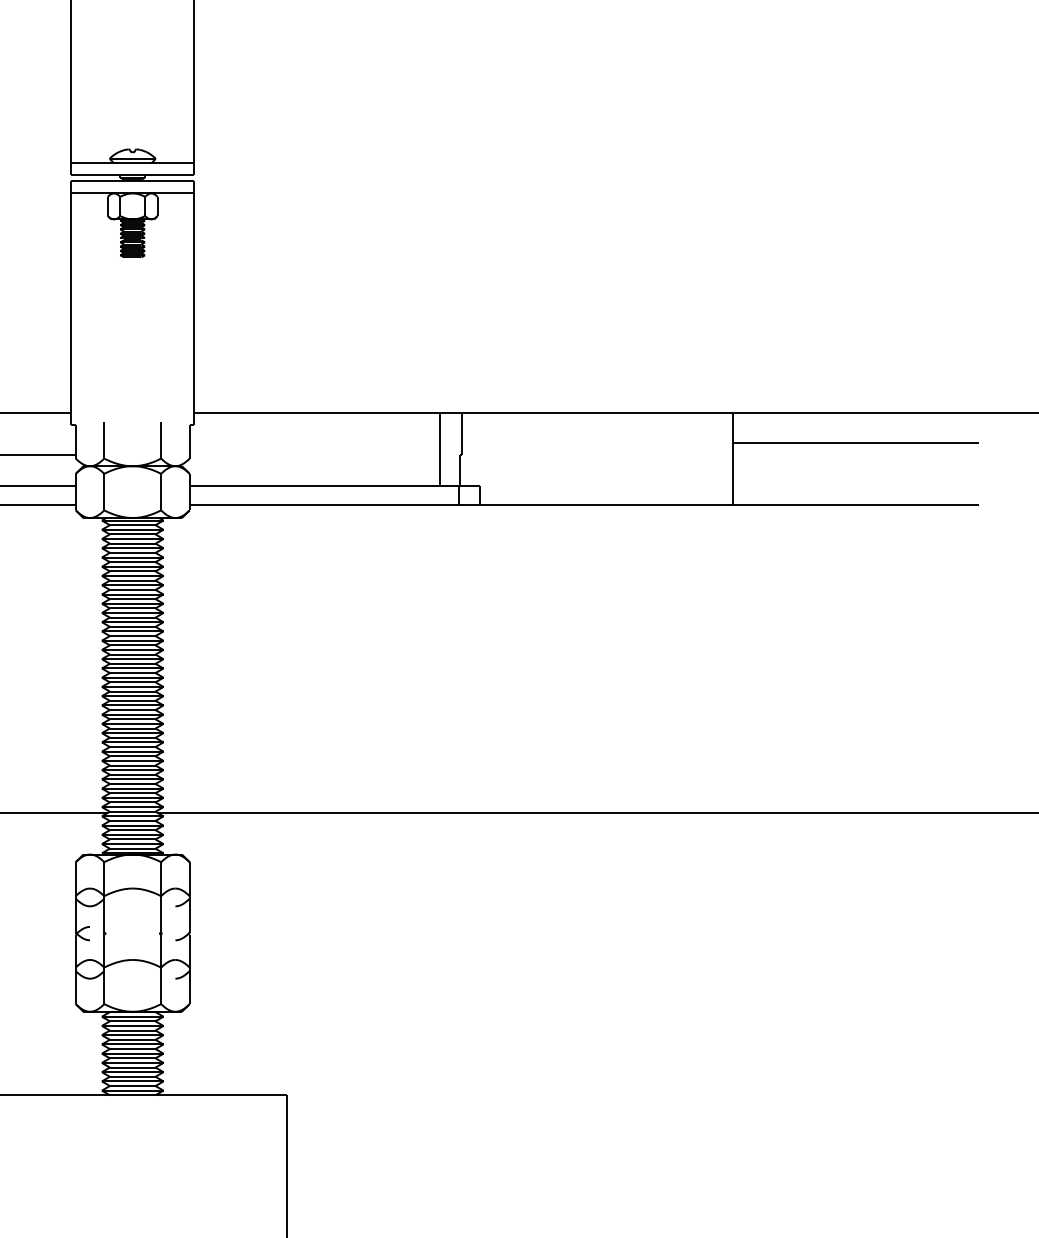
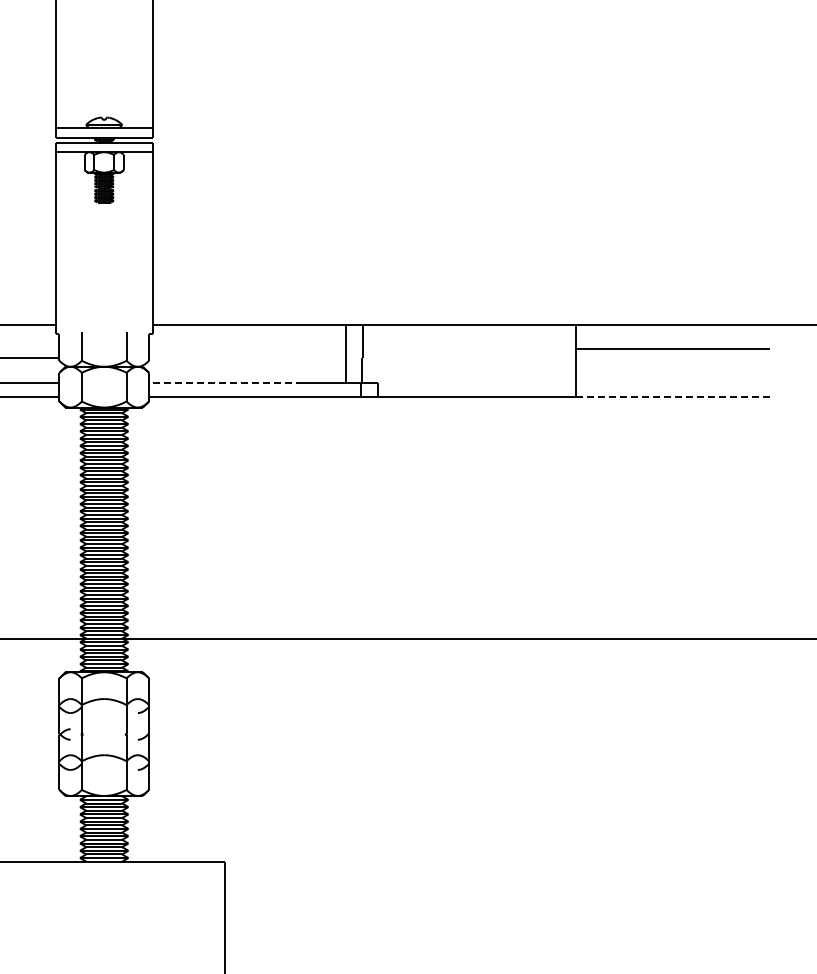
line: (286, 486) -> (225, 382), solid -> dashed
line: (856, 505) -> (673, 397), solid -> dashed

